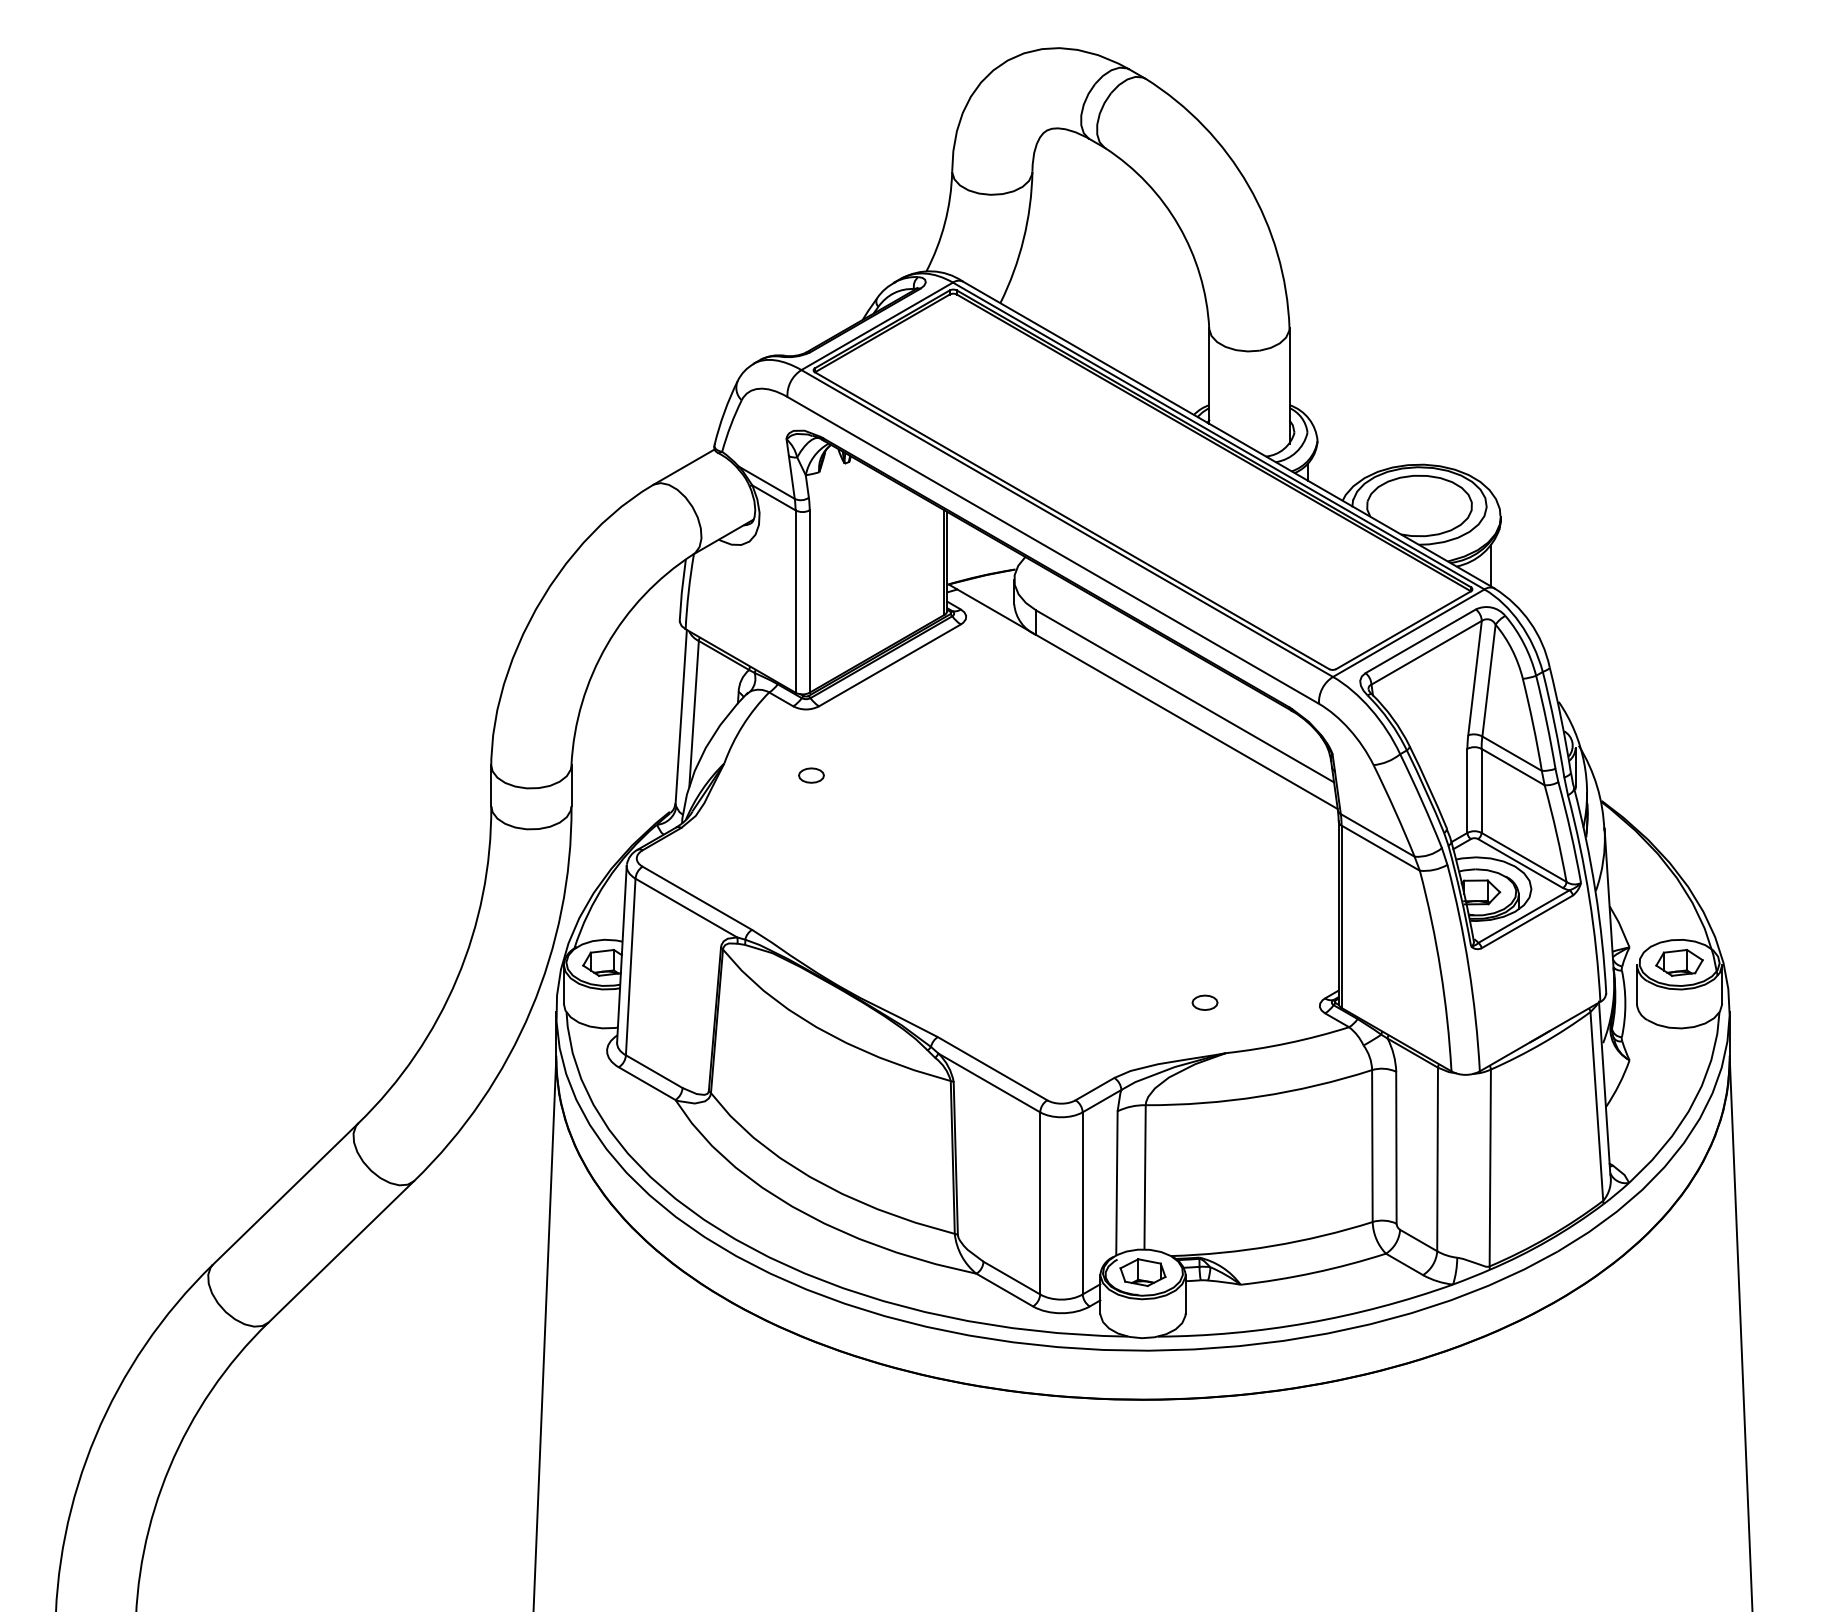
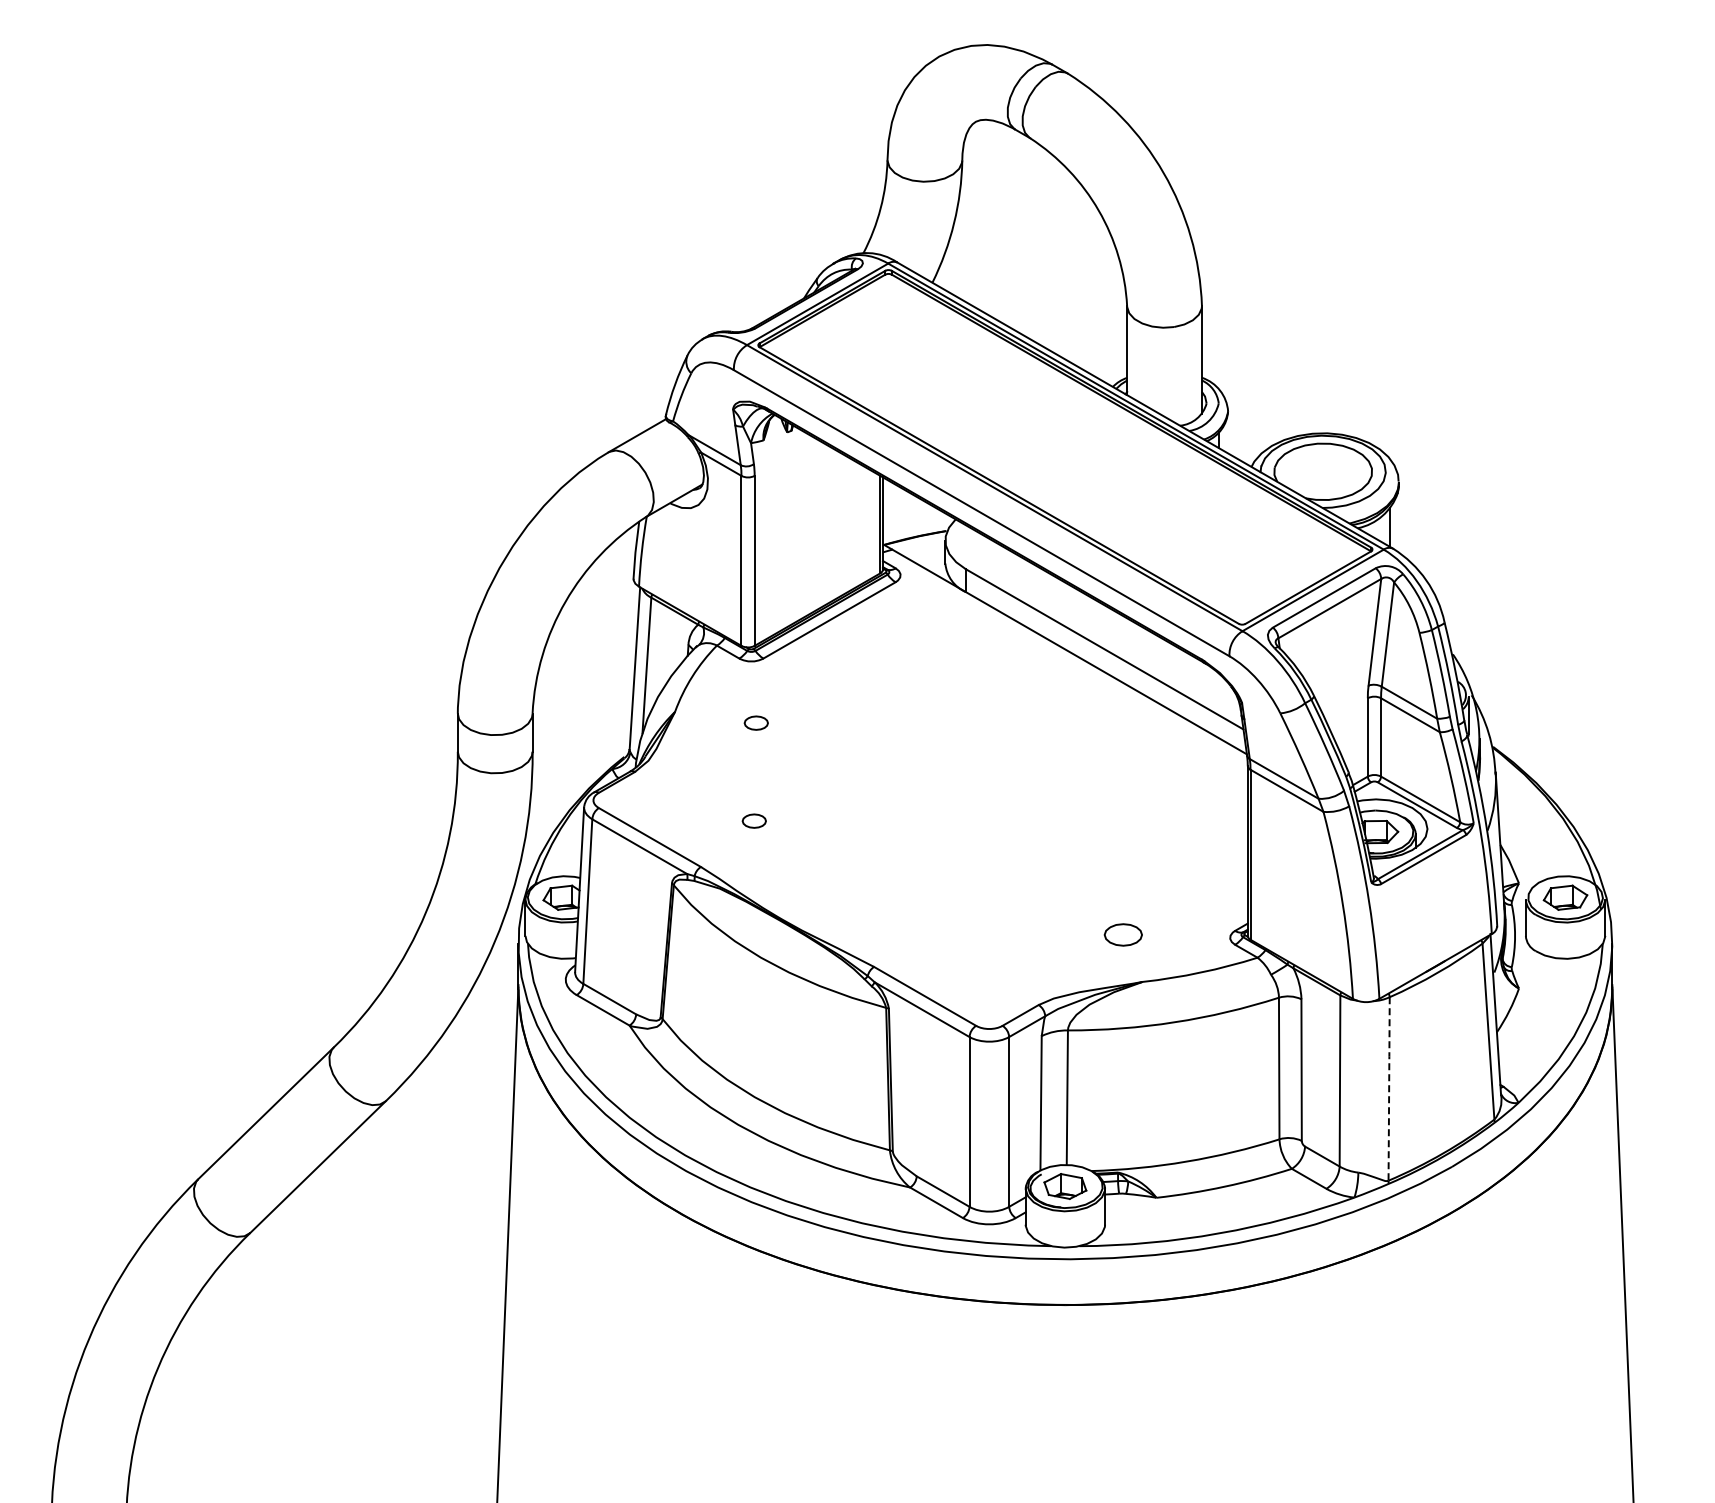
part: (808, 880) -> (753, 820), added
part: (1204, 1002) -> (1122, 934), size x1.6
line: (1490, 1167) -> (1389, 1088), solid -> dashed

